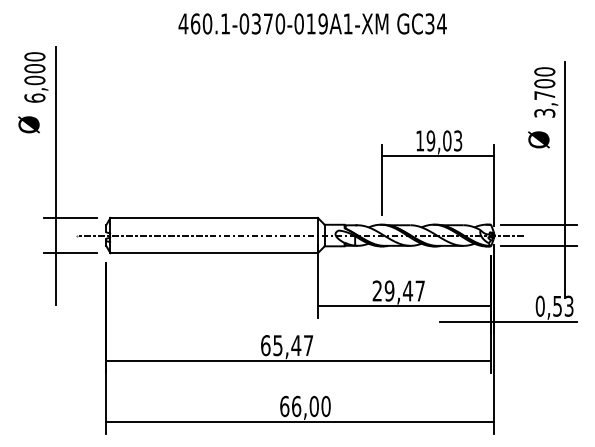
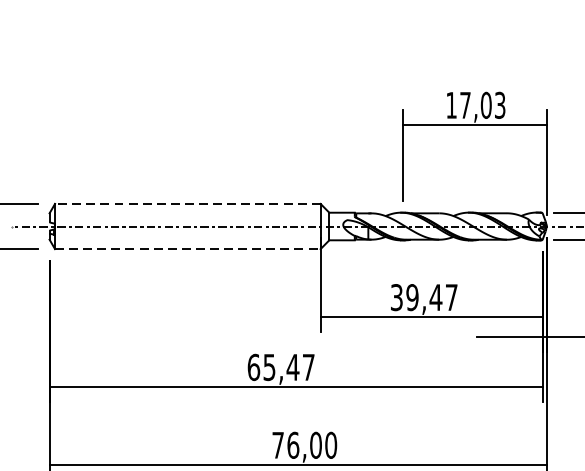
text: (430, 140) -> (464, 104), 19,03 -> 17,03
line: (214, 217) -> (188, 203), solid -> dashed
line: (214, 253) -> (188, 249), solid -> dashed
text: (376, 290) -> (395, 296), 29,47 -> 39,47
text: (284, 406) -> (277, 445), 66,00 -> 76,00

